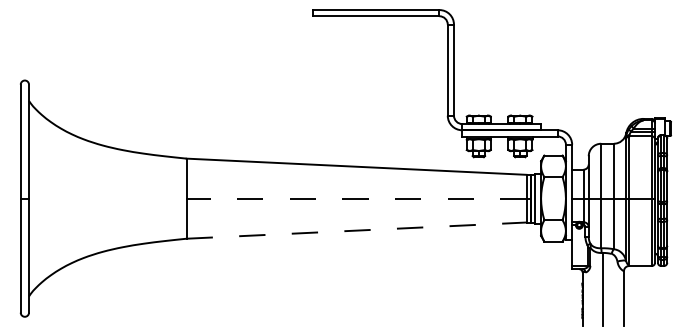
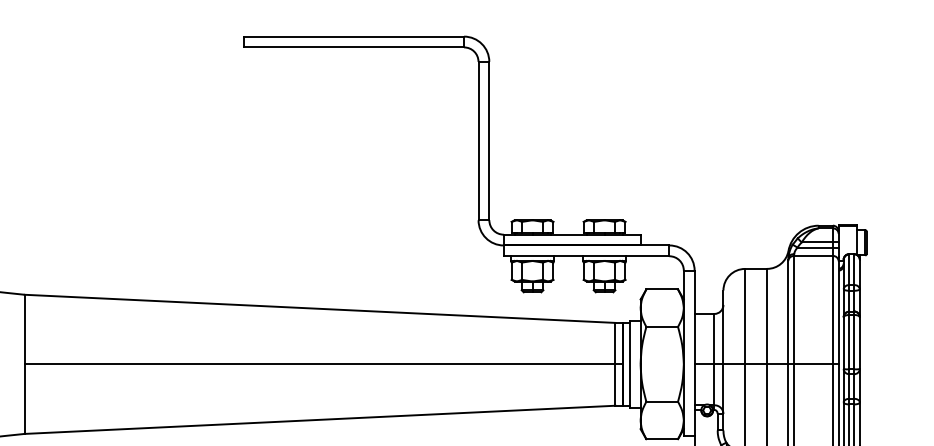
line: (356, 198) -> (319, 364), dashed -> solid
line: (357, 230) -> (321, 419), dashed -> solid

